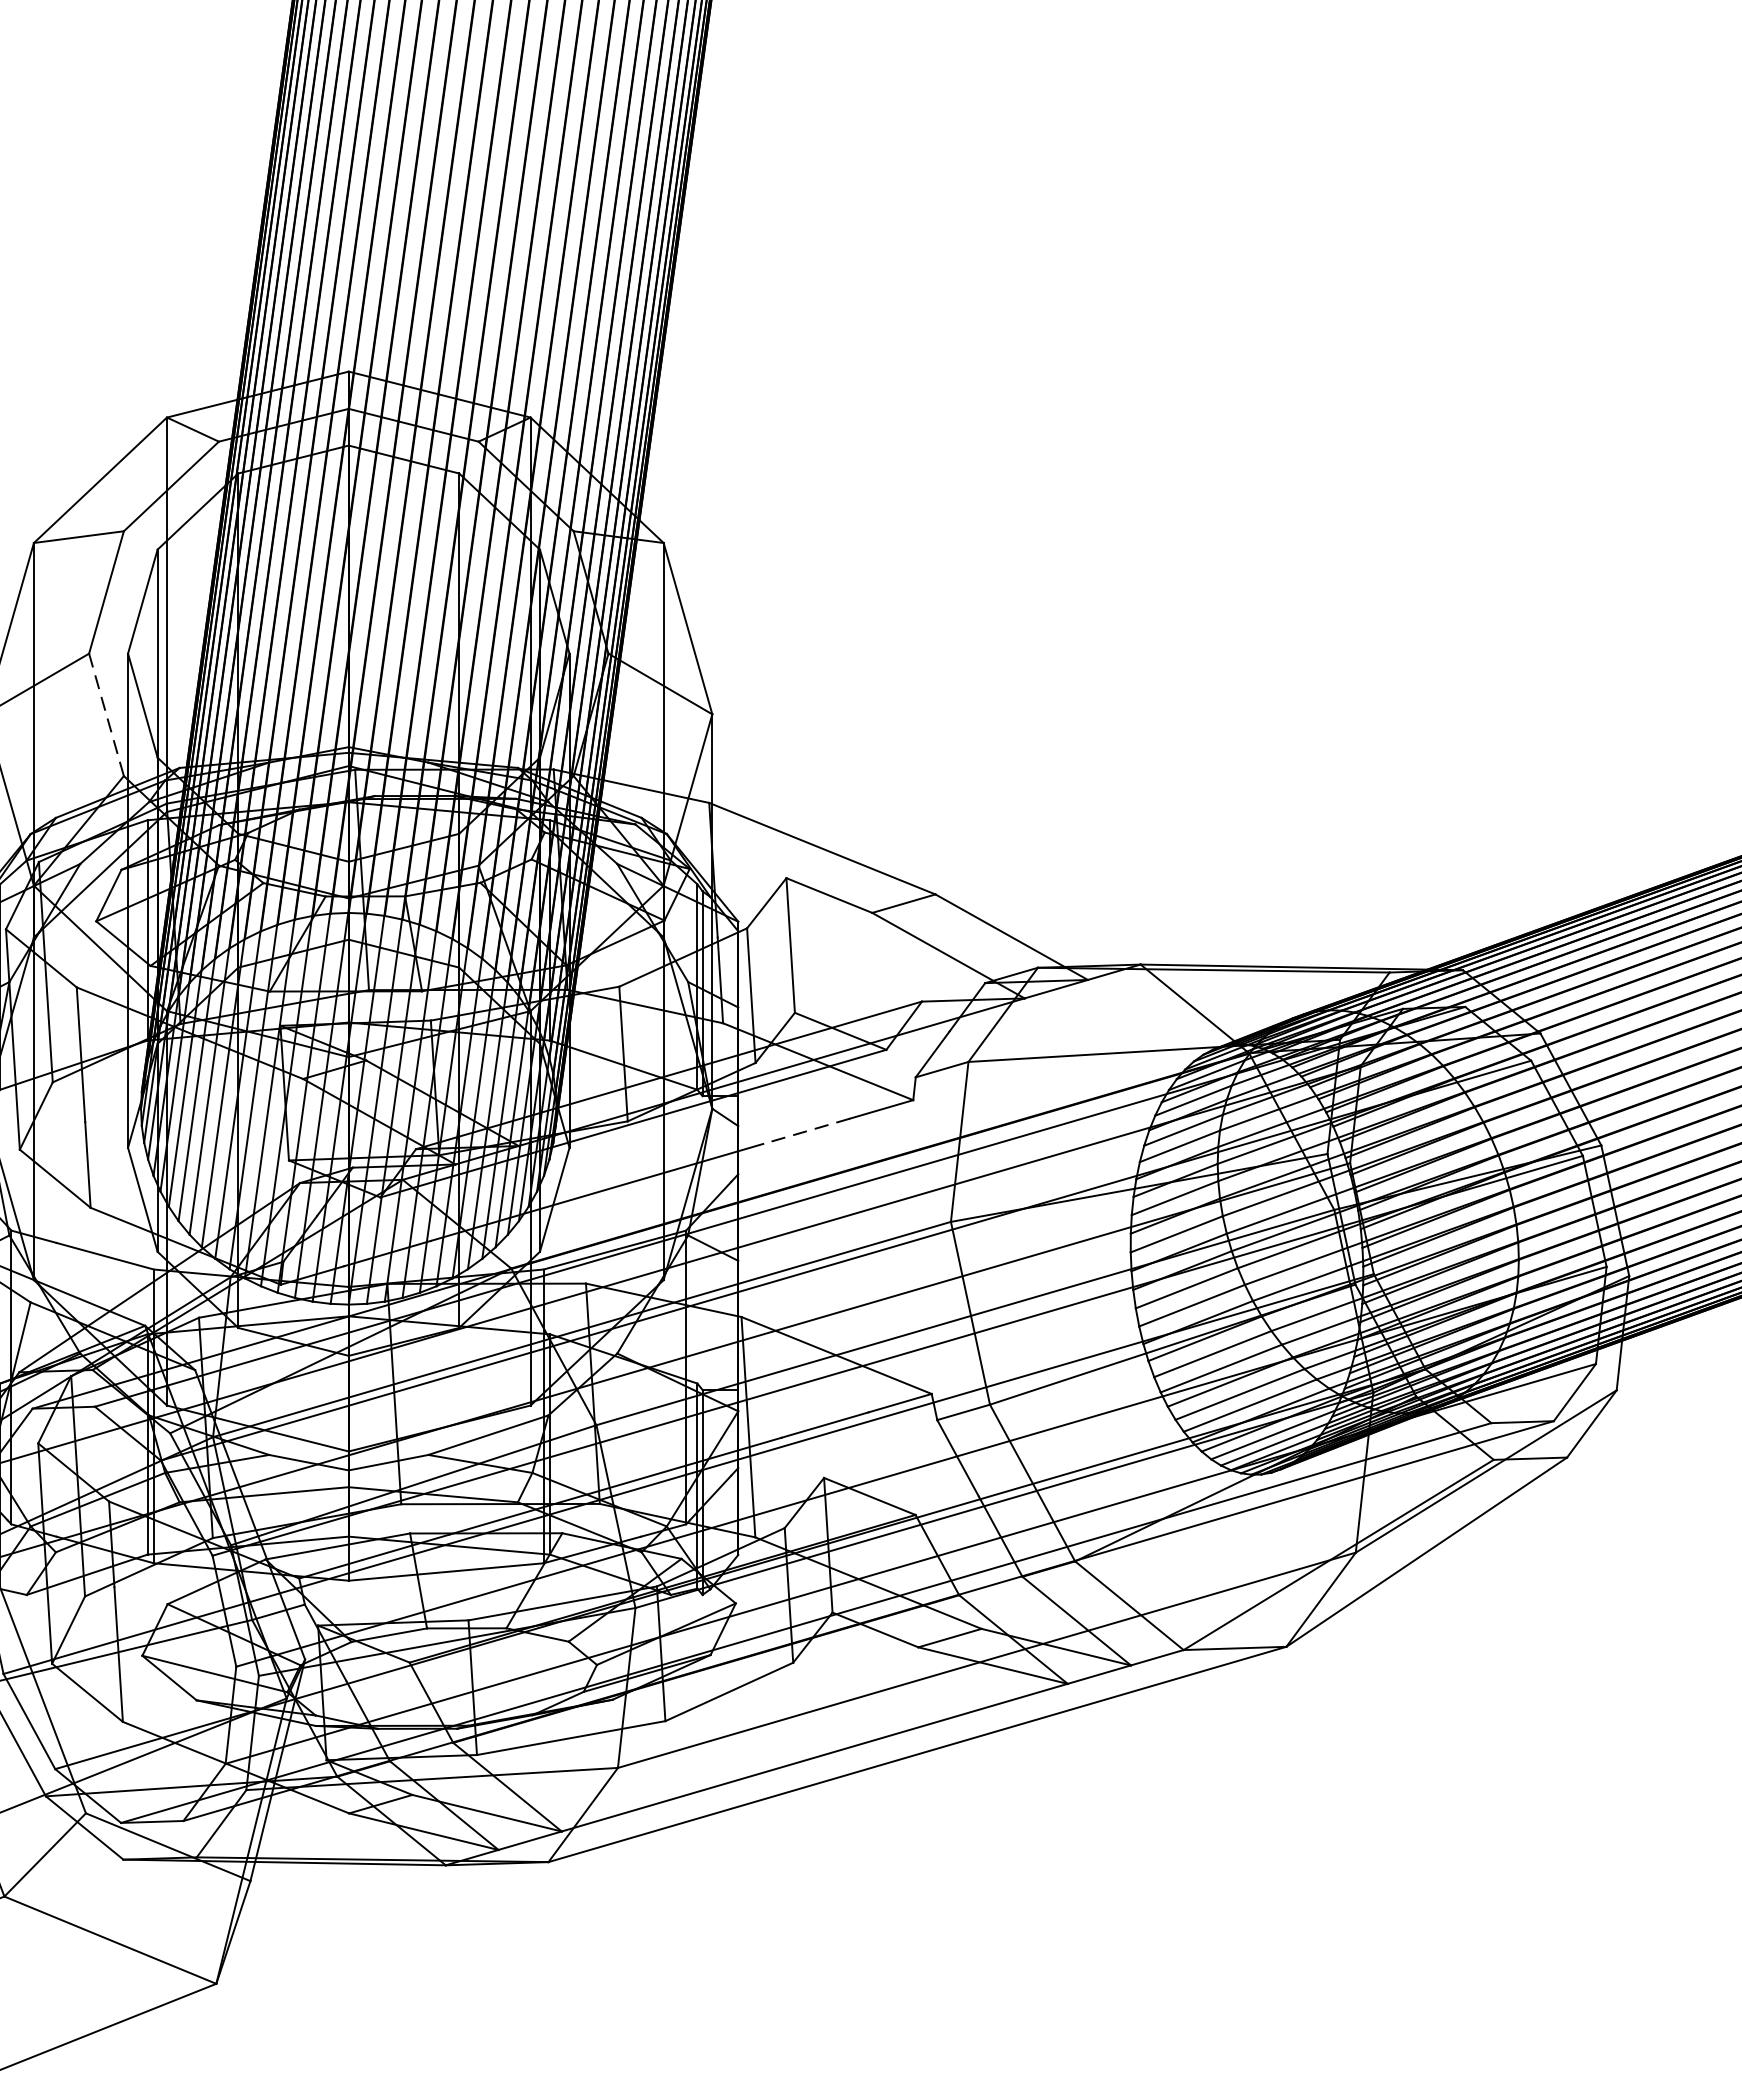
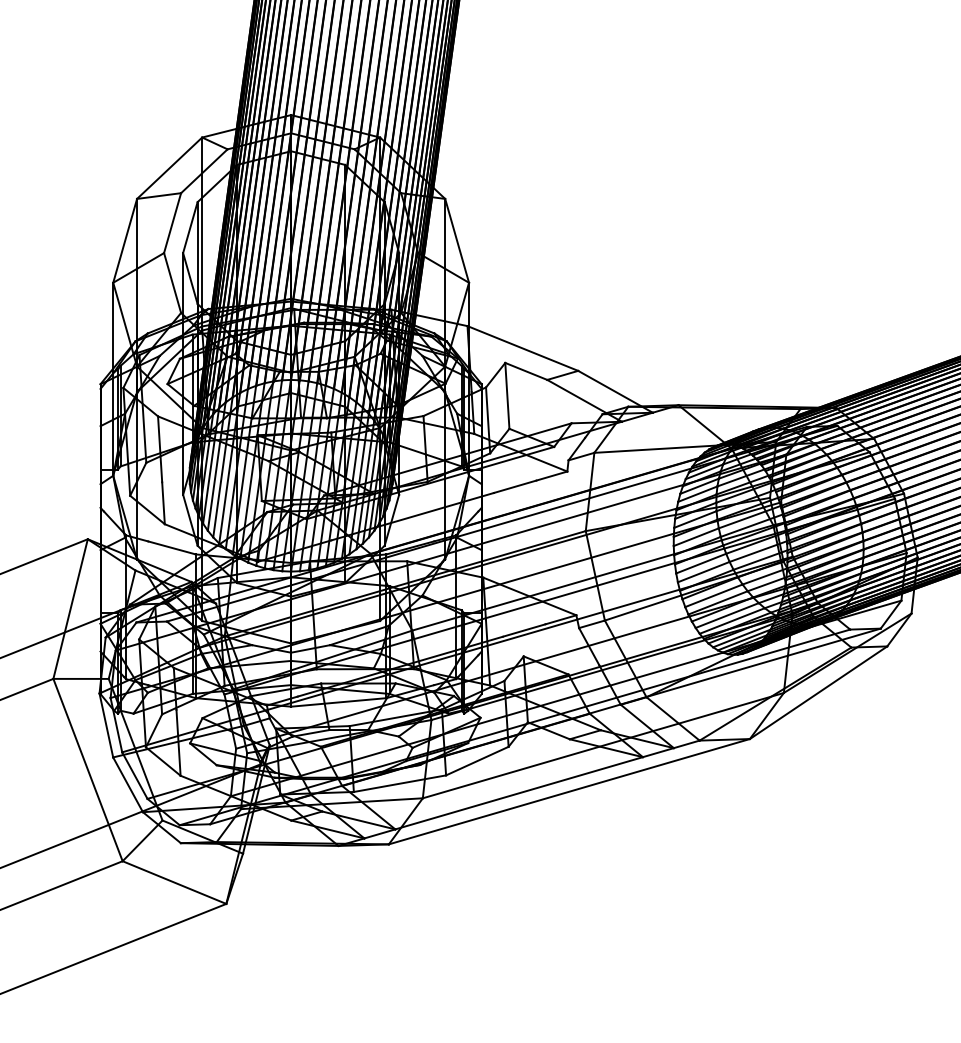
line: (106, 715) -> (172, 283), dashed -> solid
line: (805, 1130) -> (514, 486), dashed -> solid

